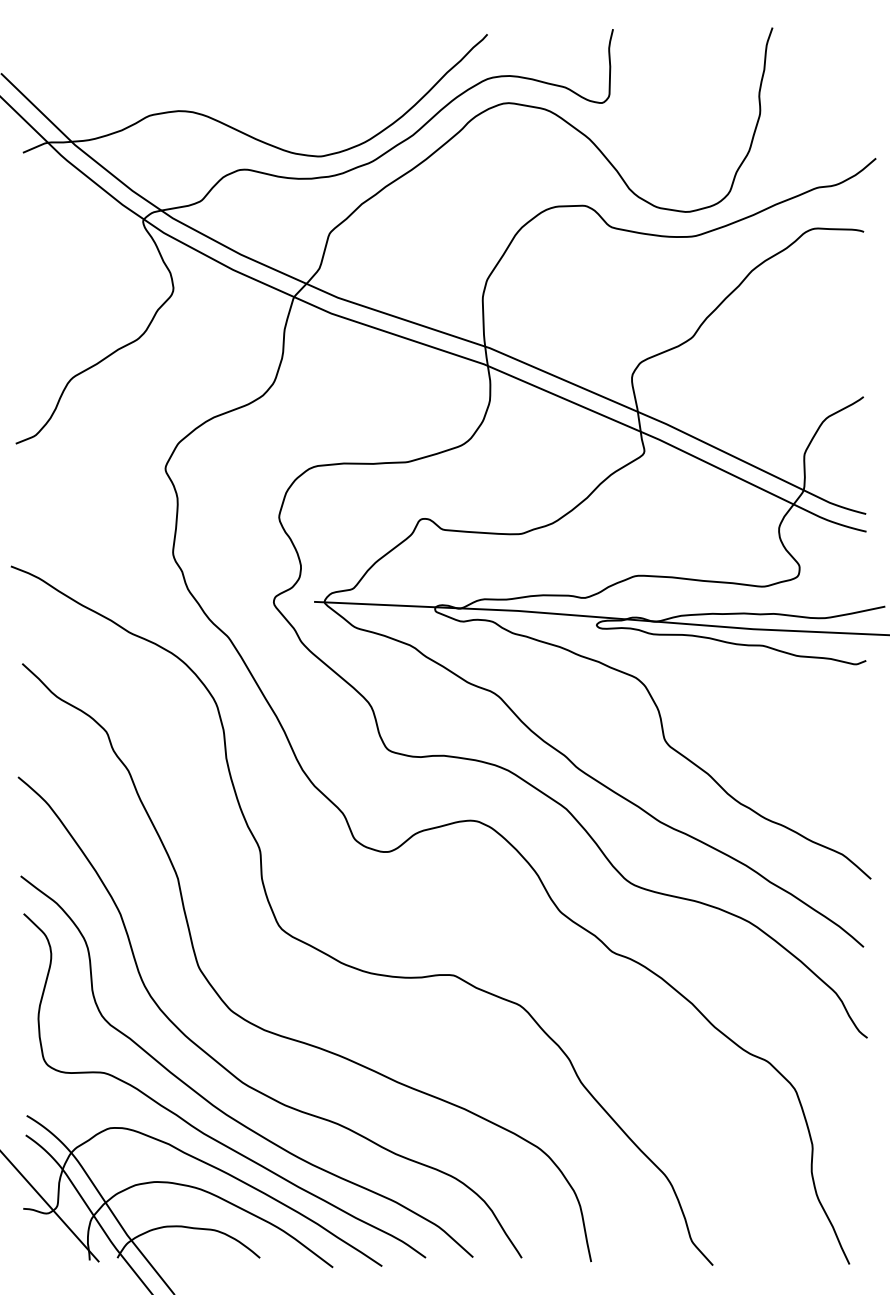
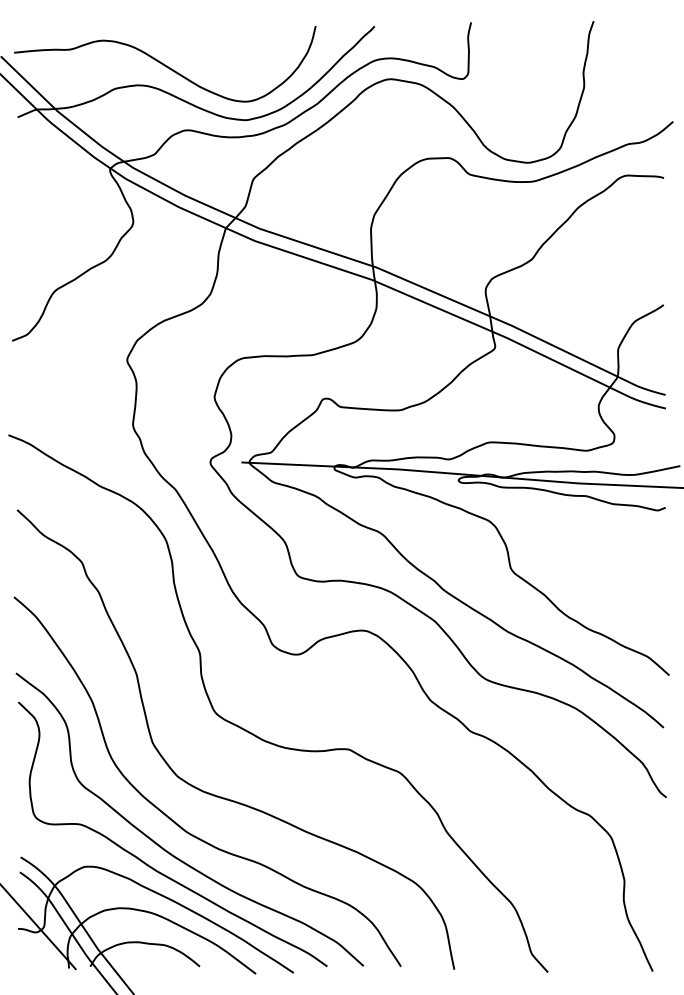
curve: (215, 83) -> (165, 64), added

